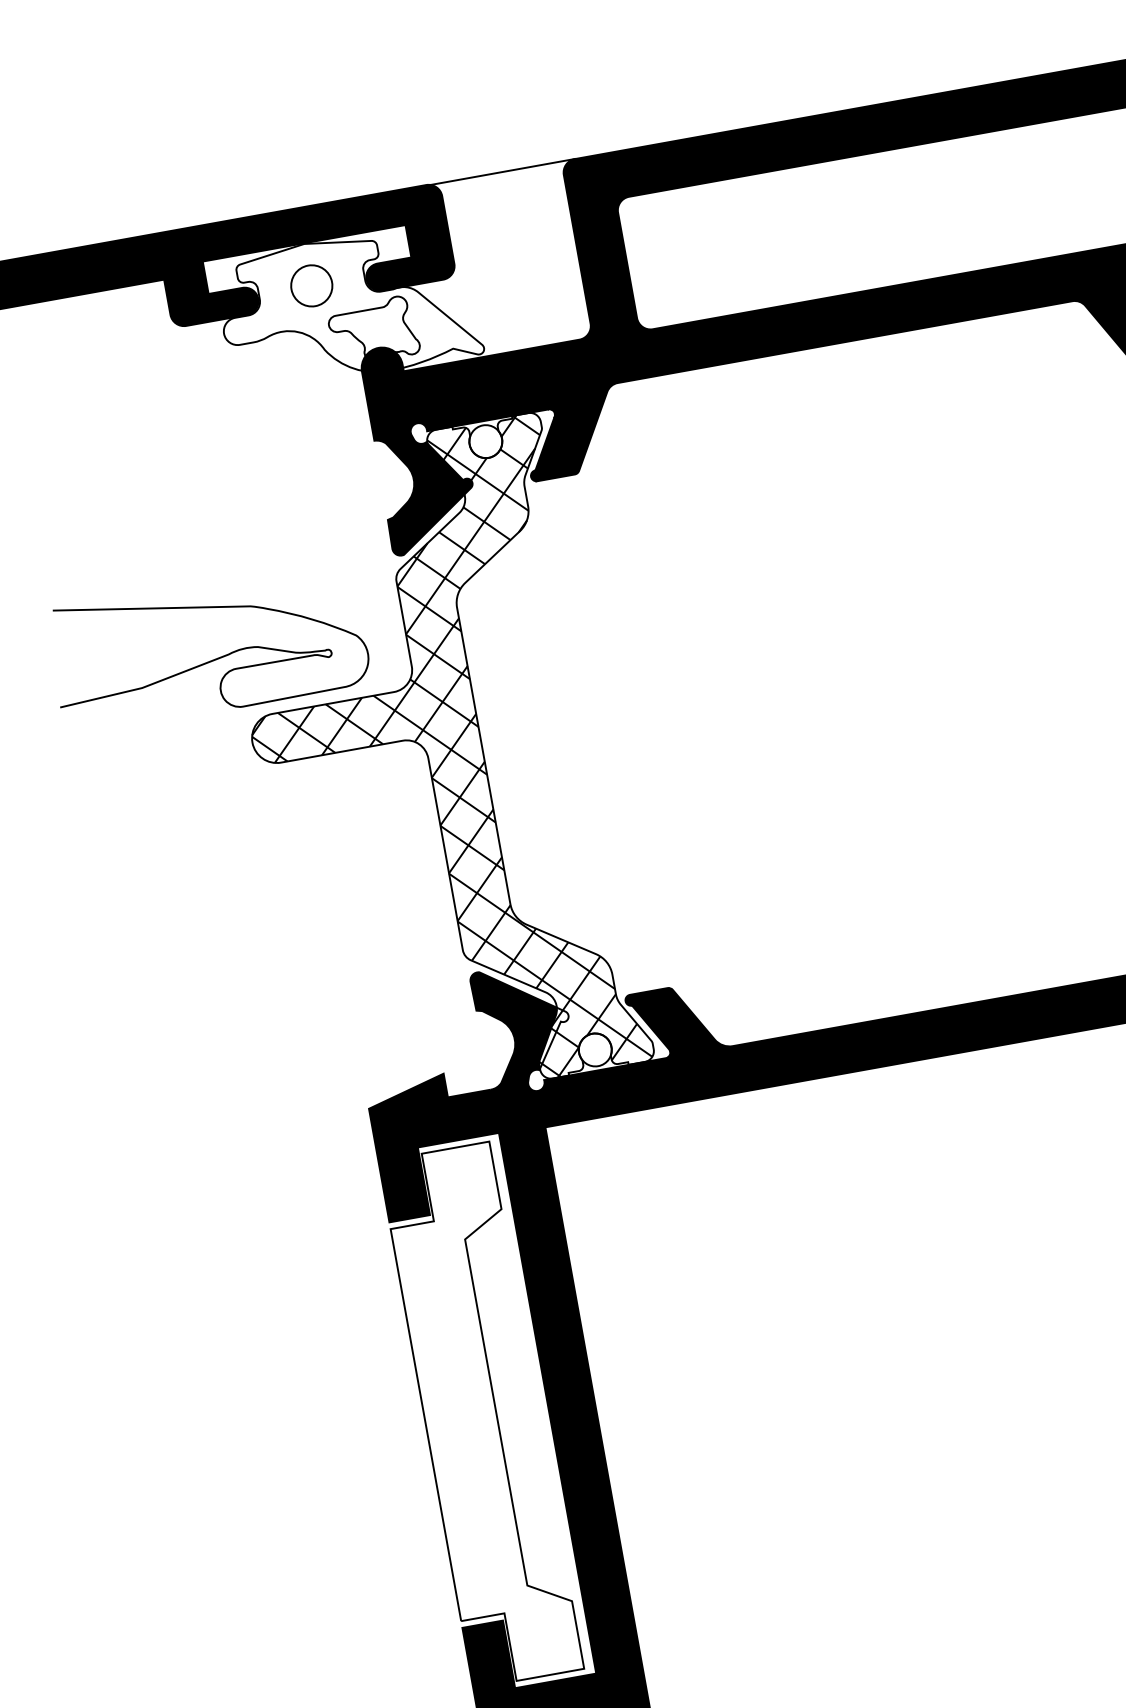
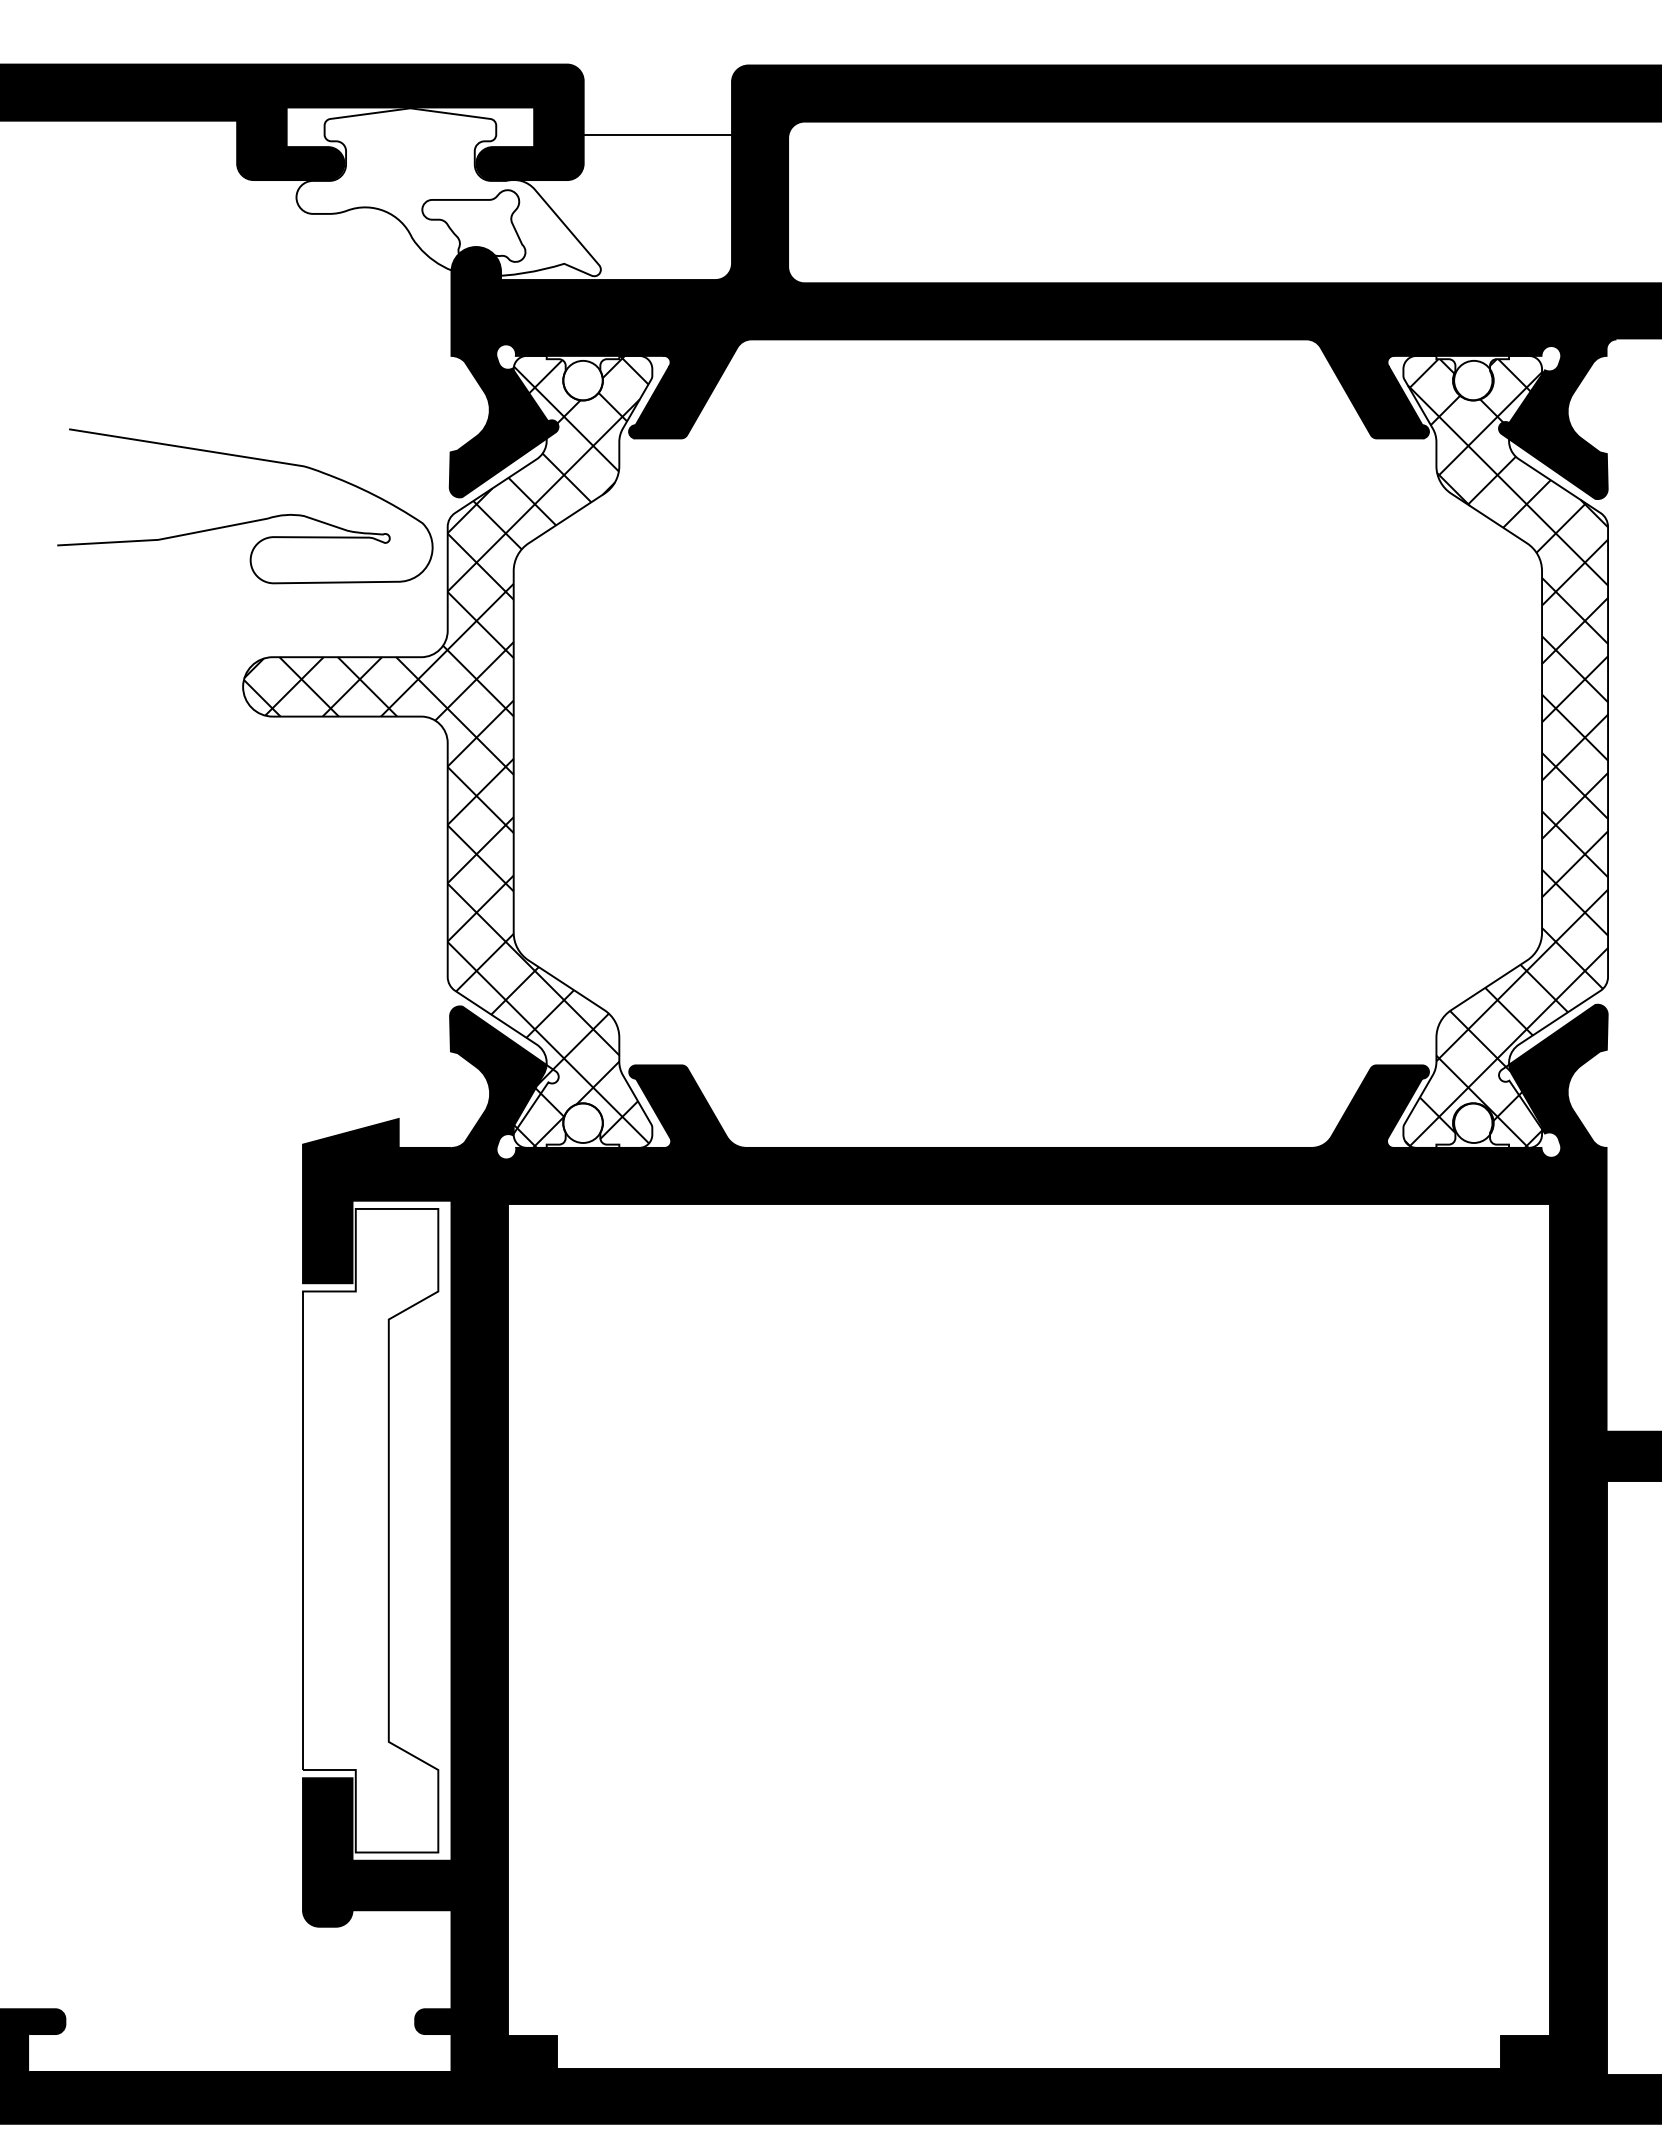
line: (500, 172) -> (657, 135), moved
circle: (311, 285) -> (410, 159), removed
curve: (211, 659) -> (246, 521), moved

